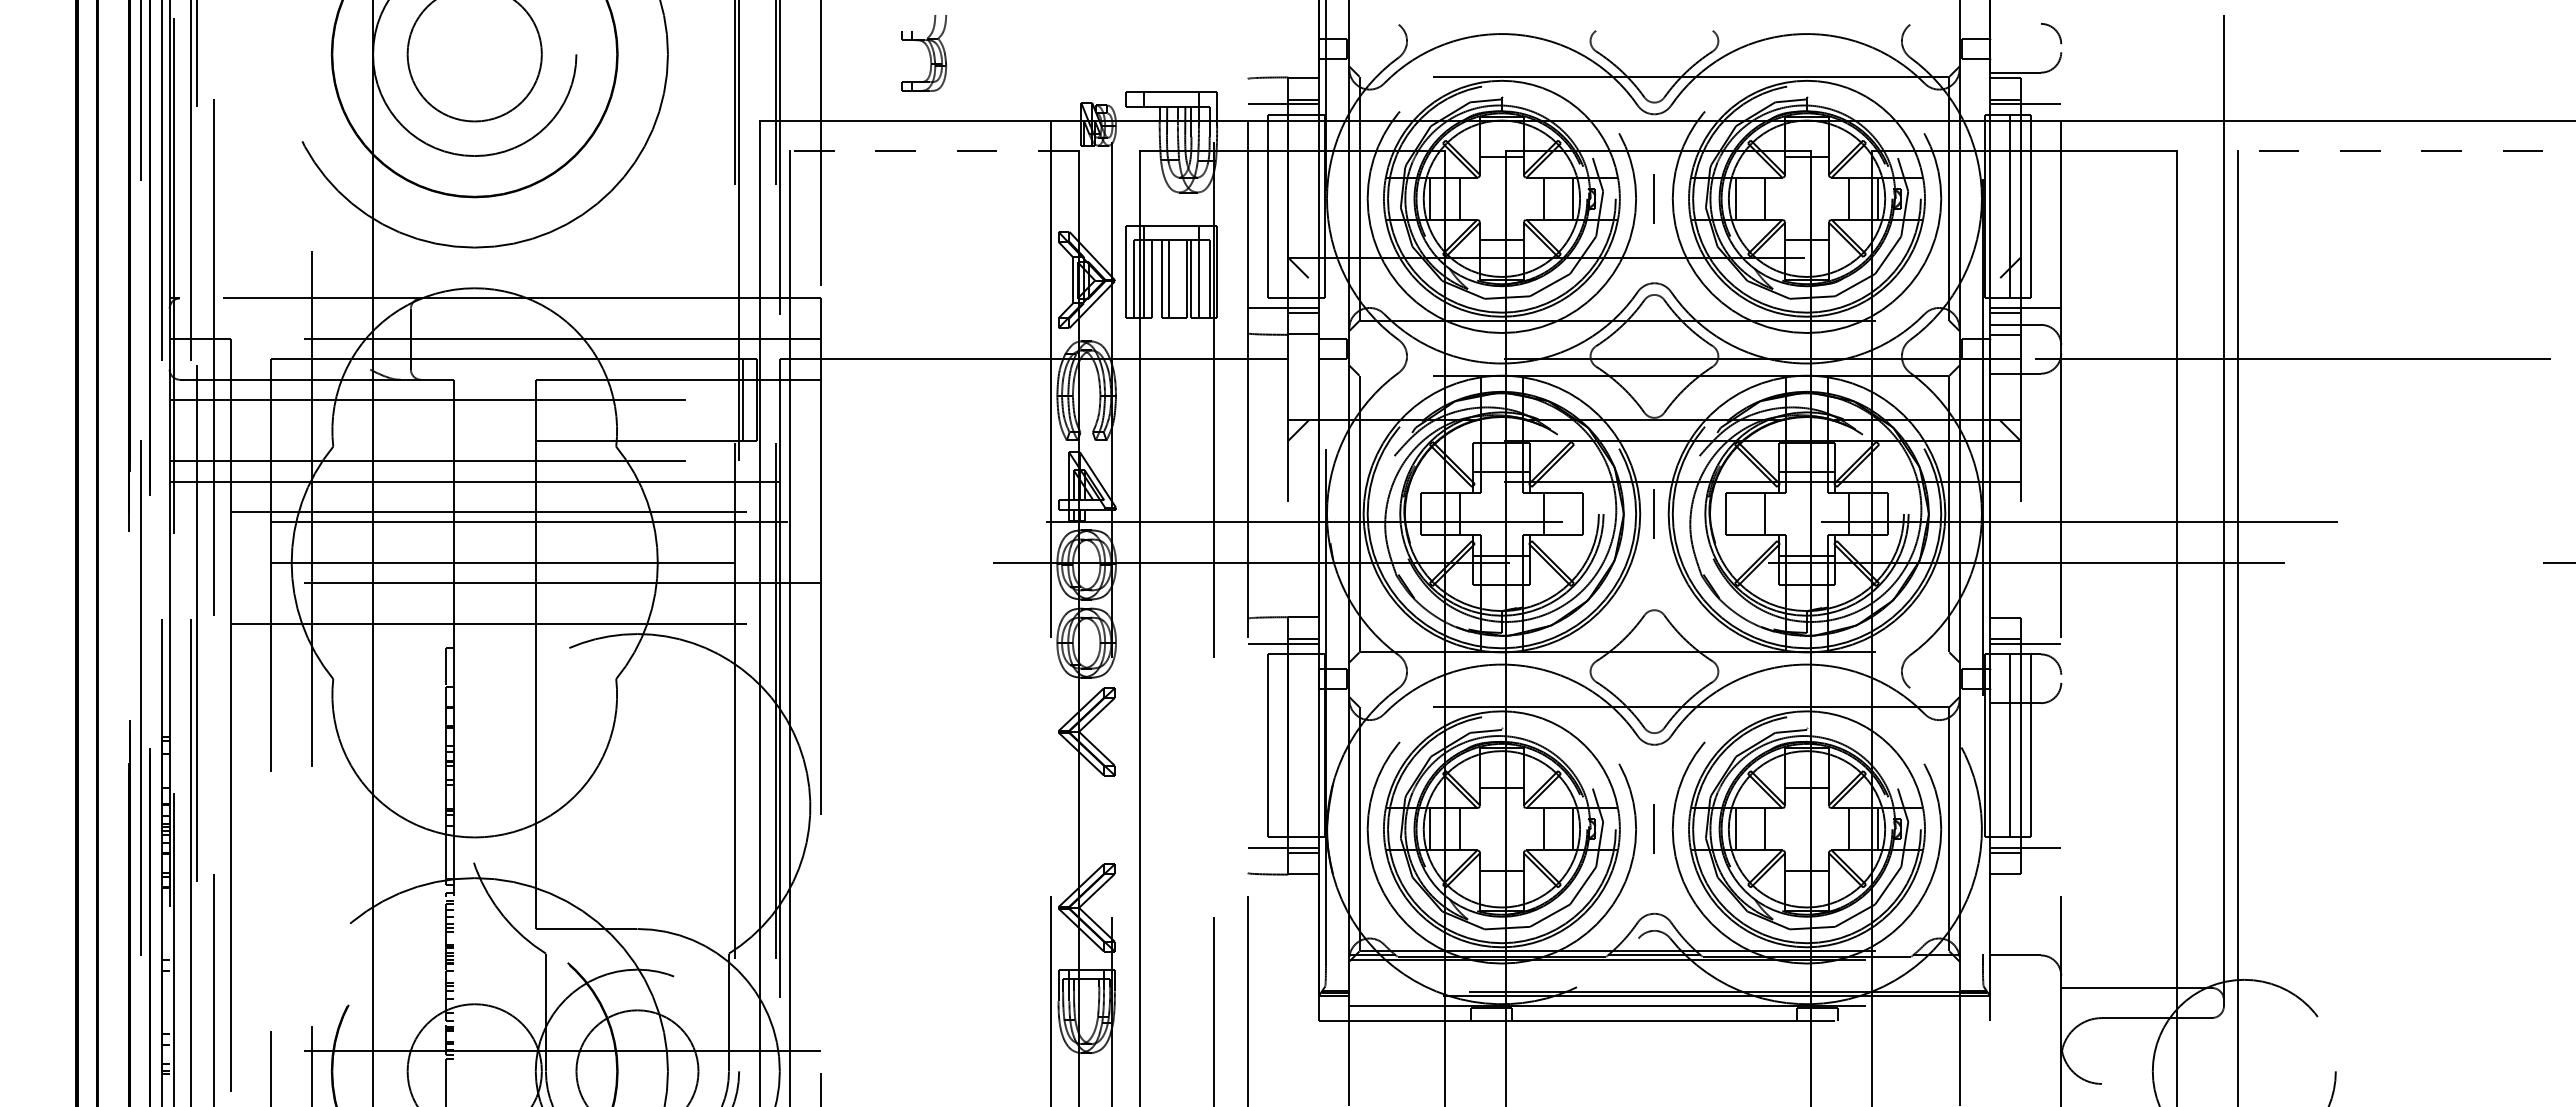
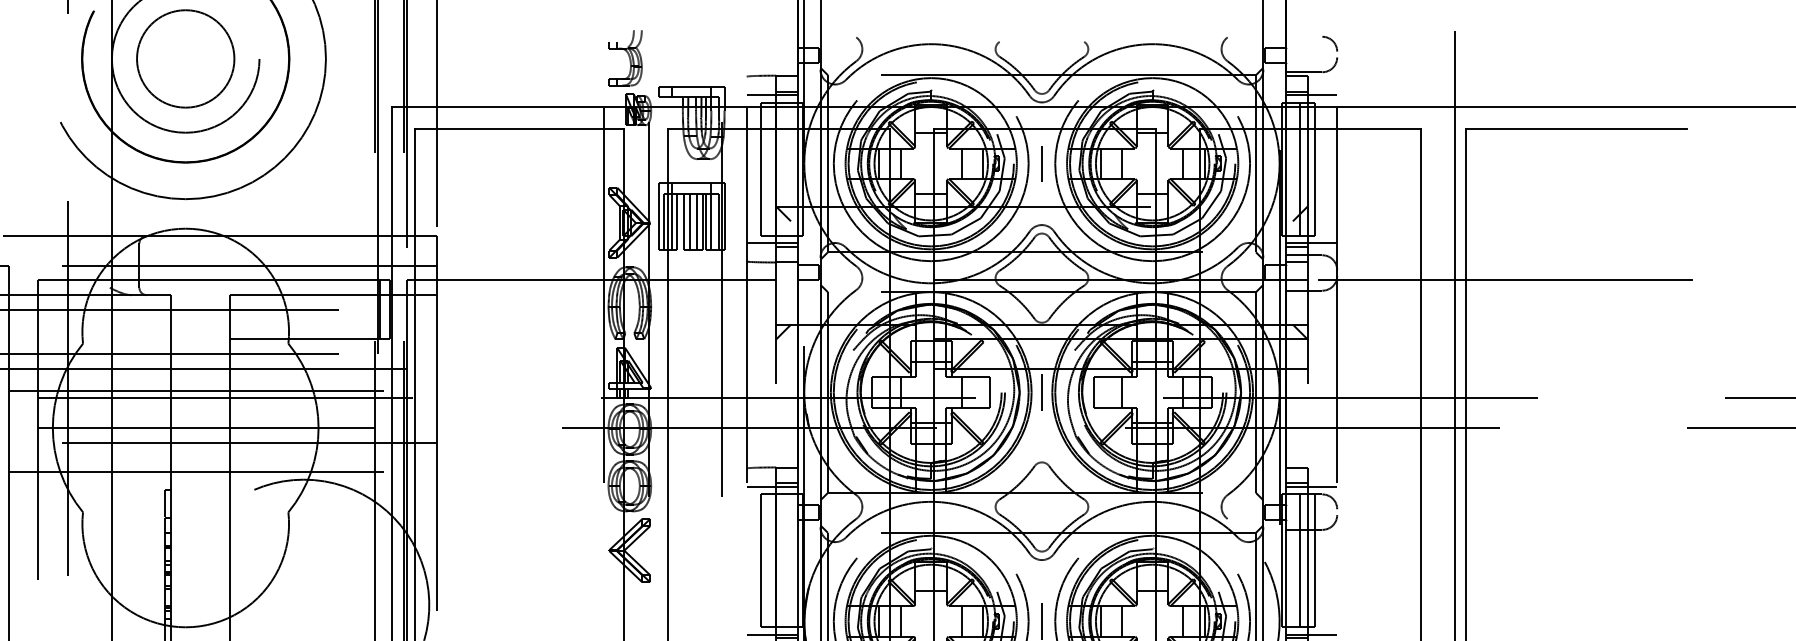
part: (924, 53) -> (626, 58), moved
line: (933, 151) -> (518, 129), dashed -> solid
line: (2390, 151) -> (1576, 129), dashed -> solid
line: (1179, 278) -> (697, 221), added

